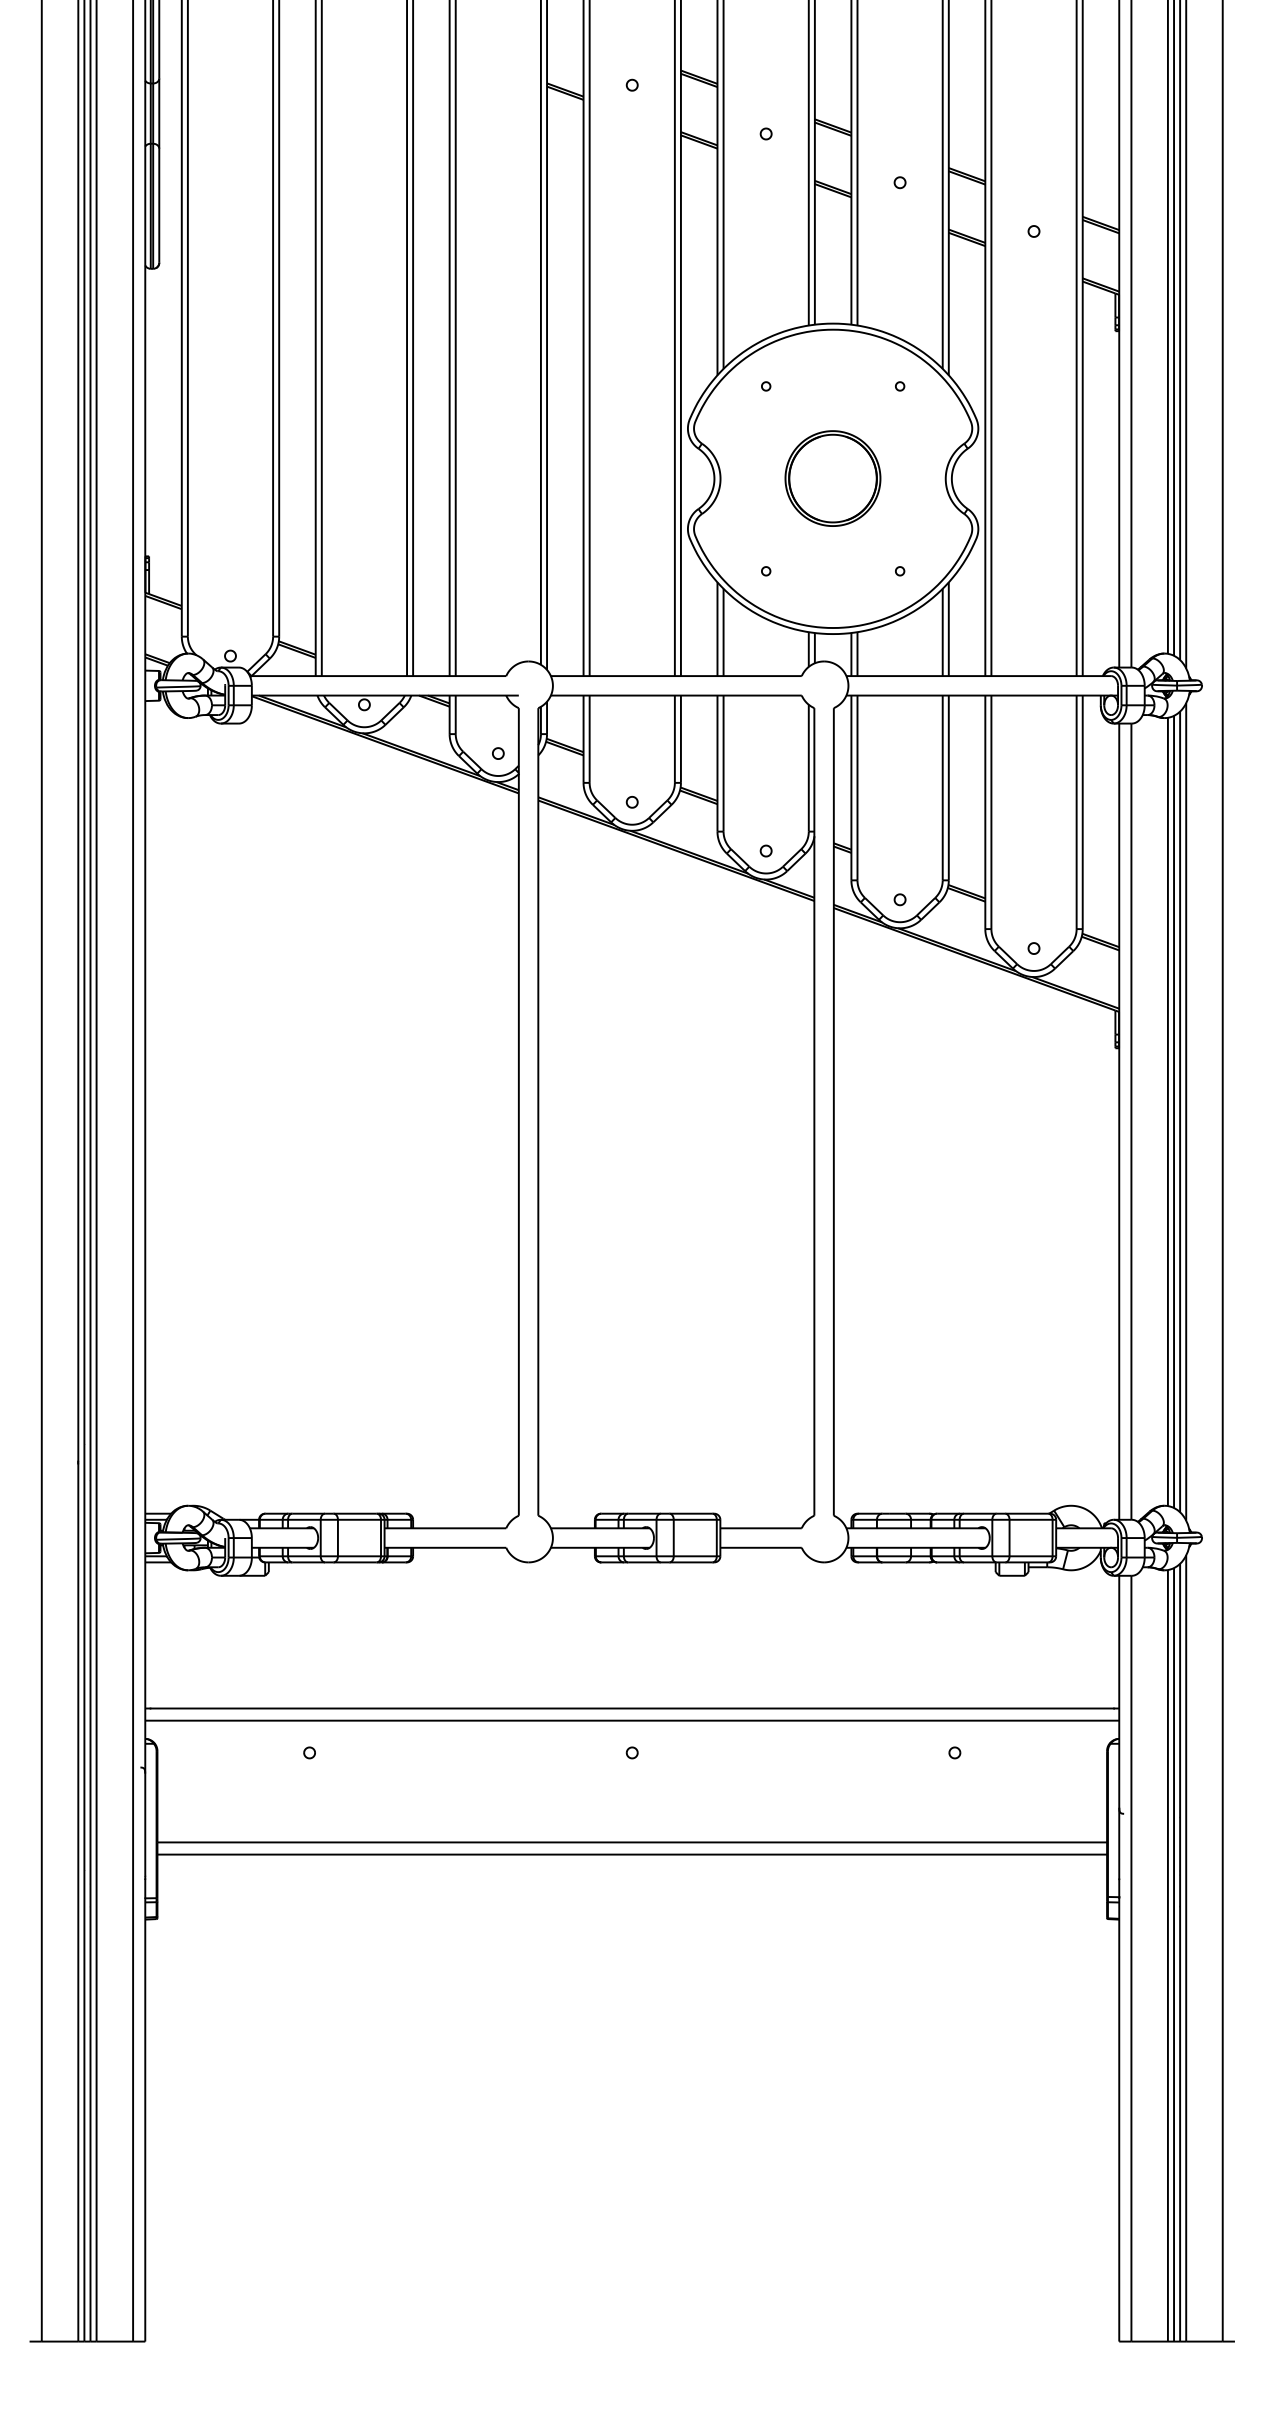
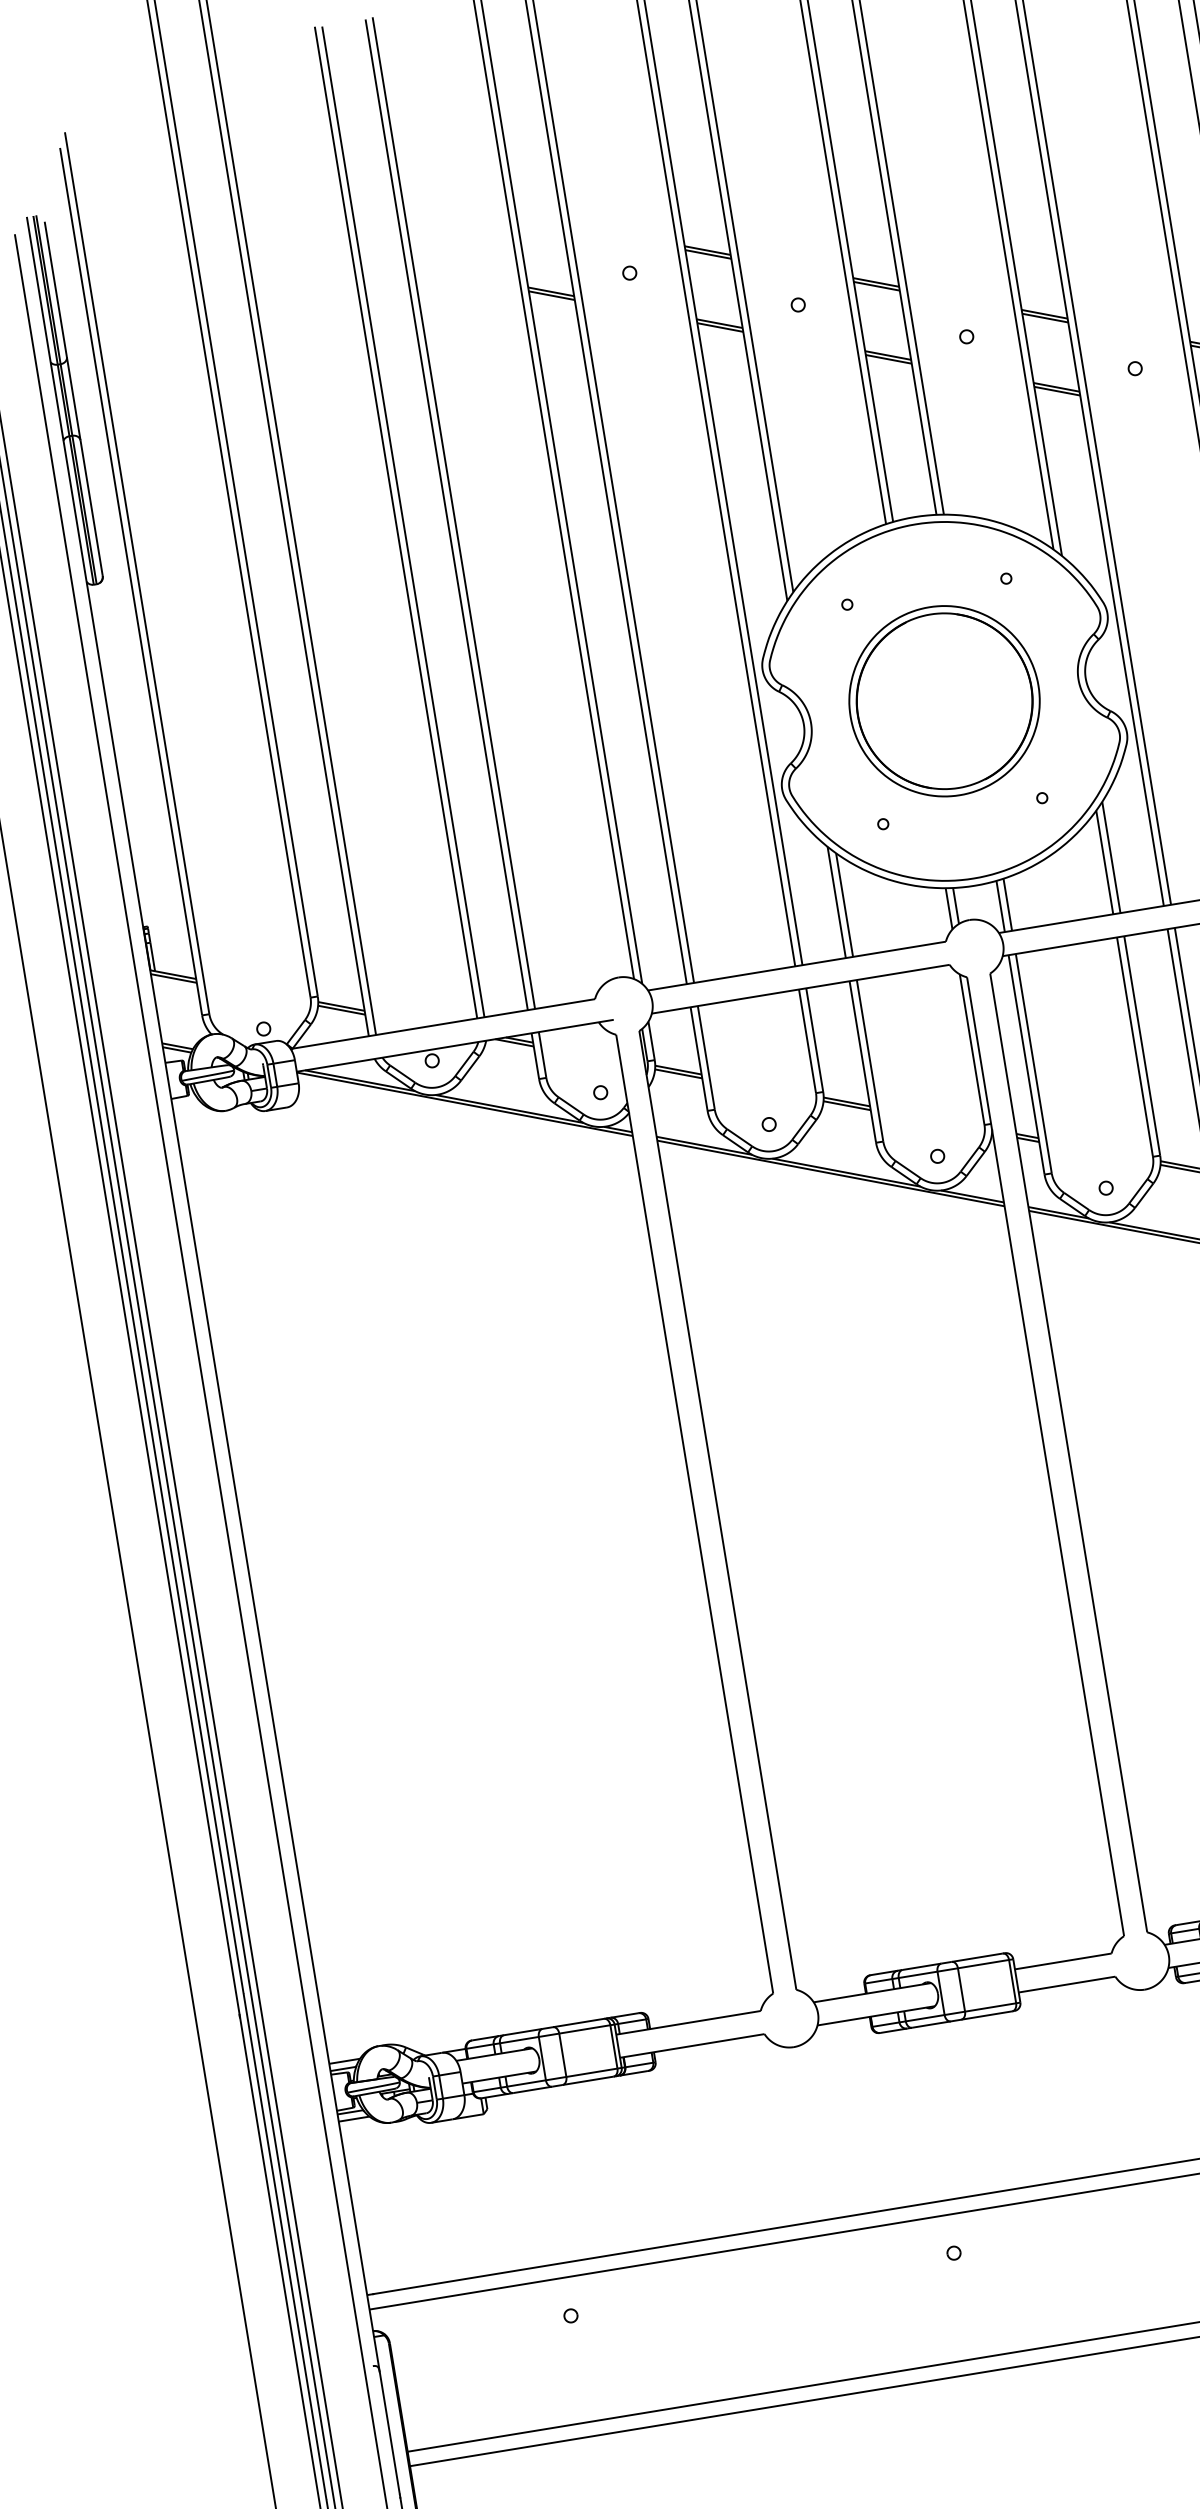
part: (832, 478) -> (943, 701), size x1.67

